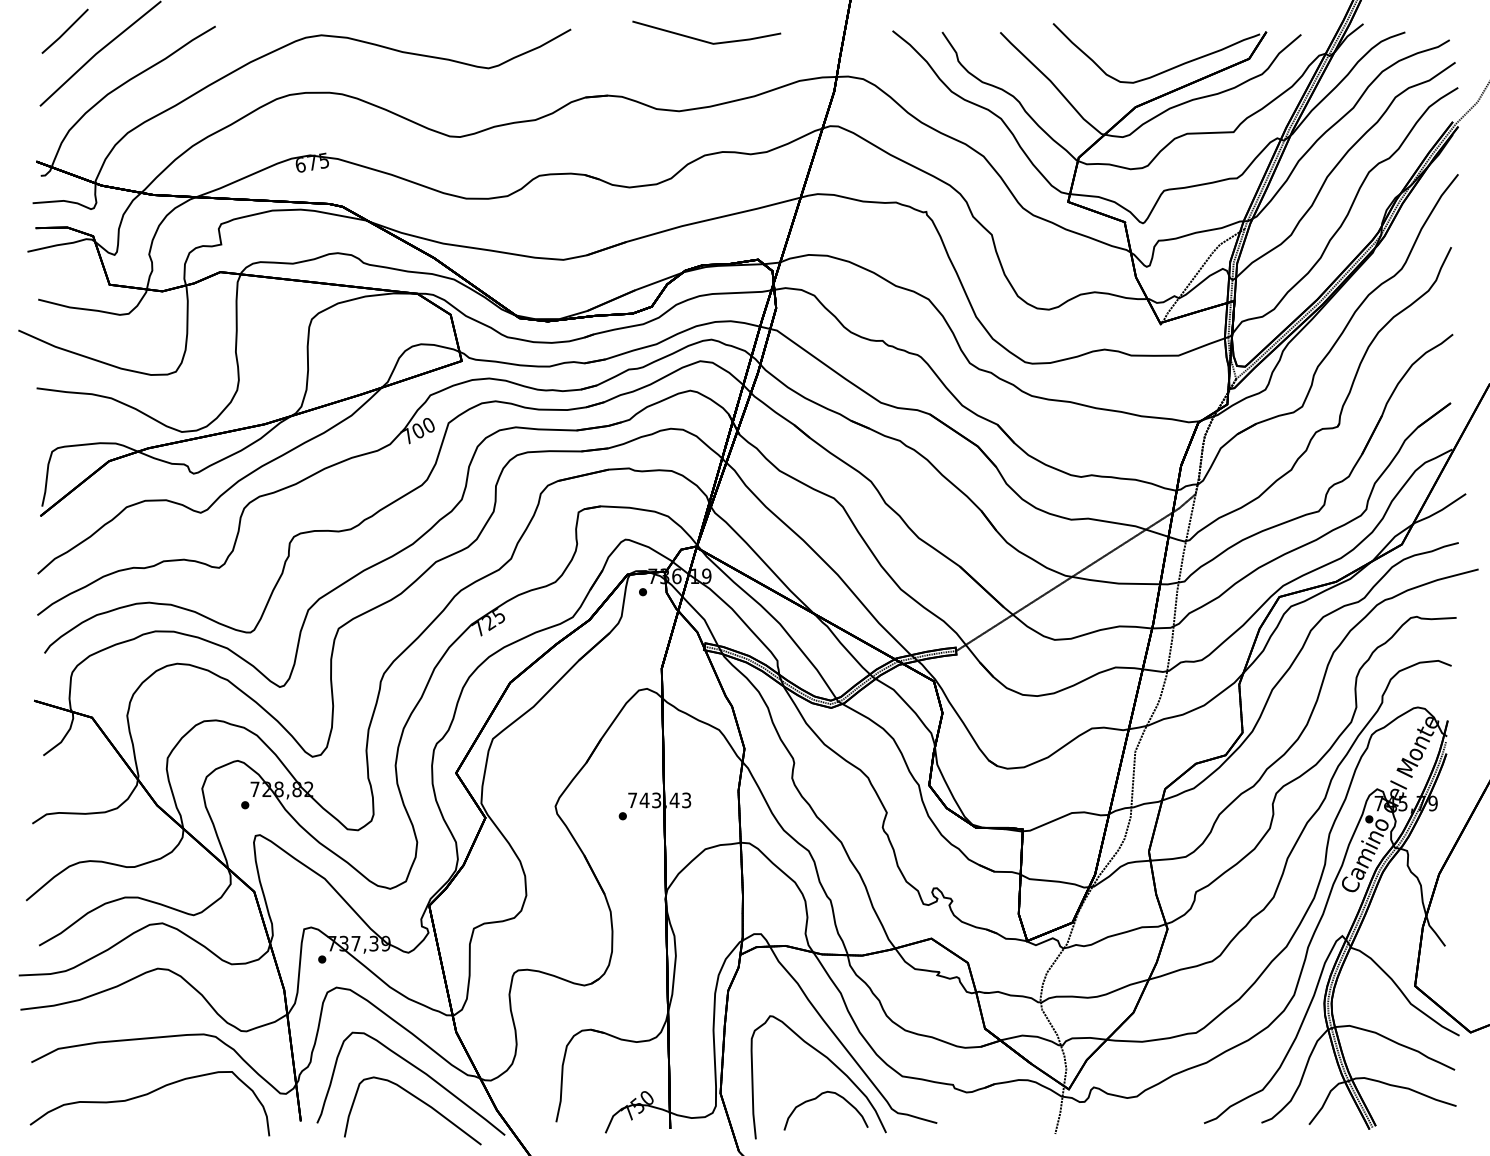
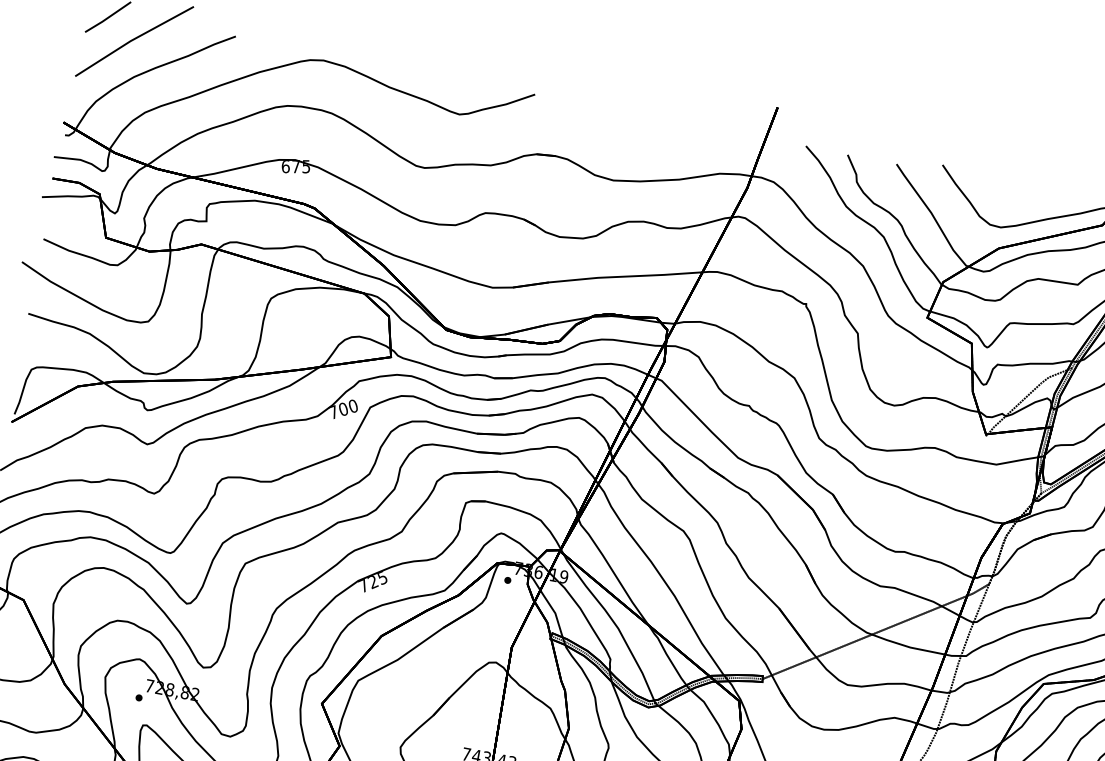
line: (702, 39) -> (644, 123), removed

